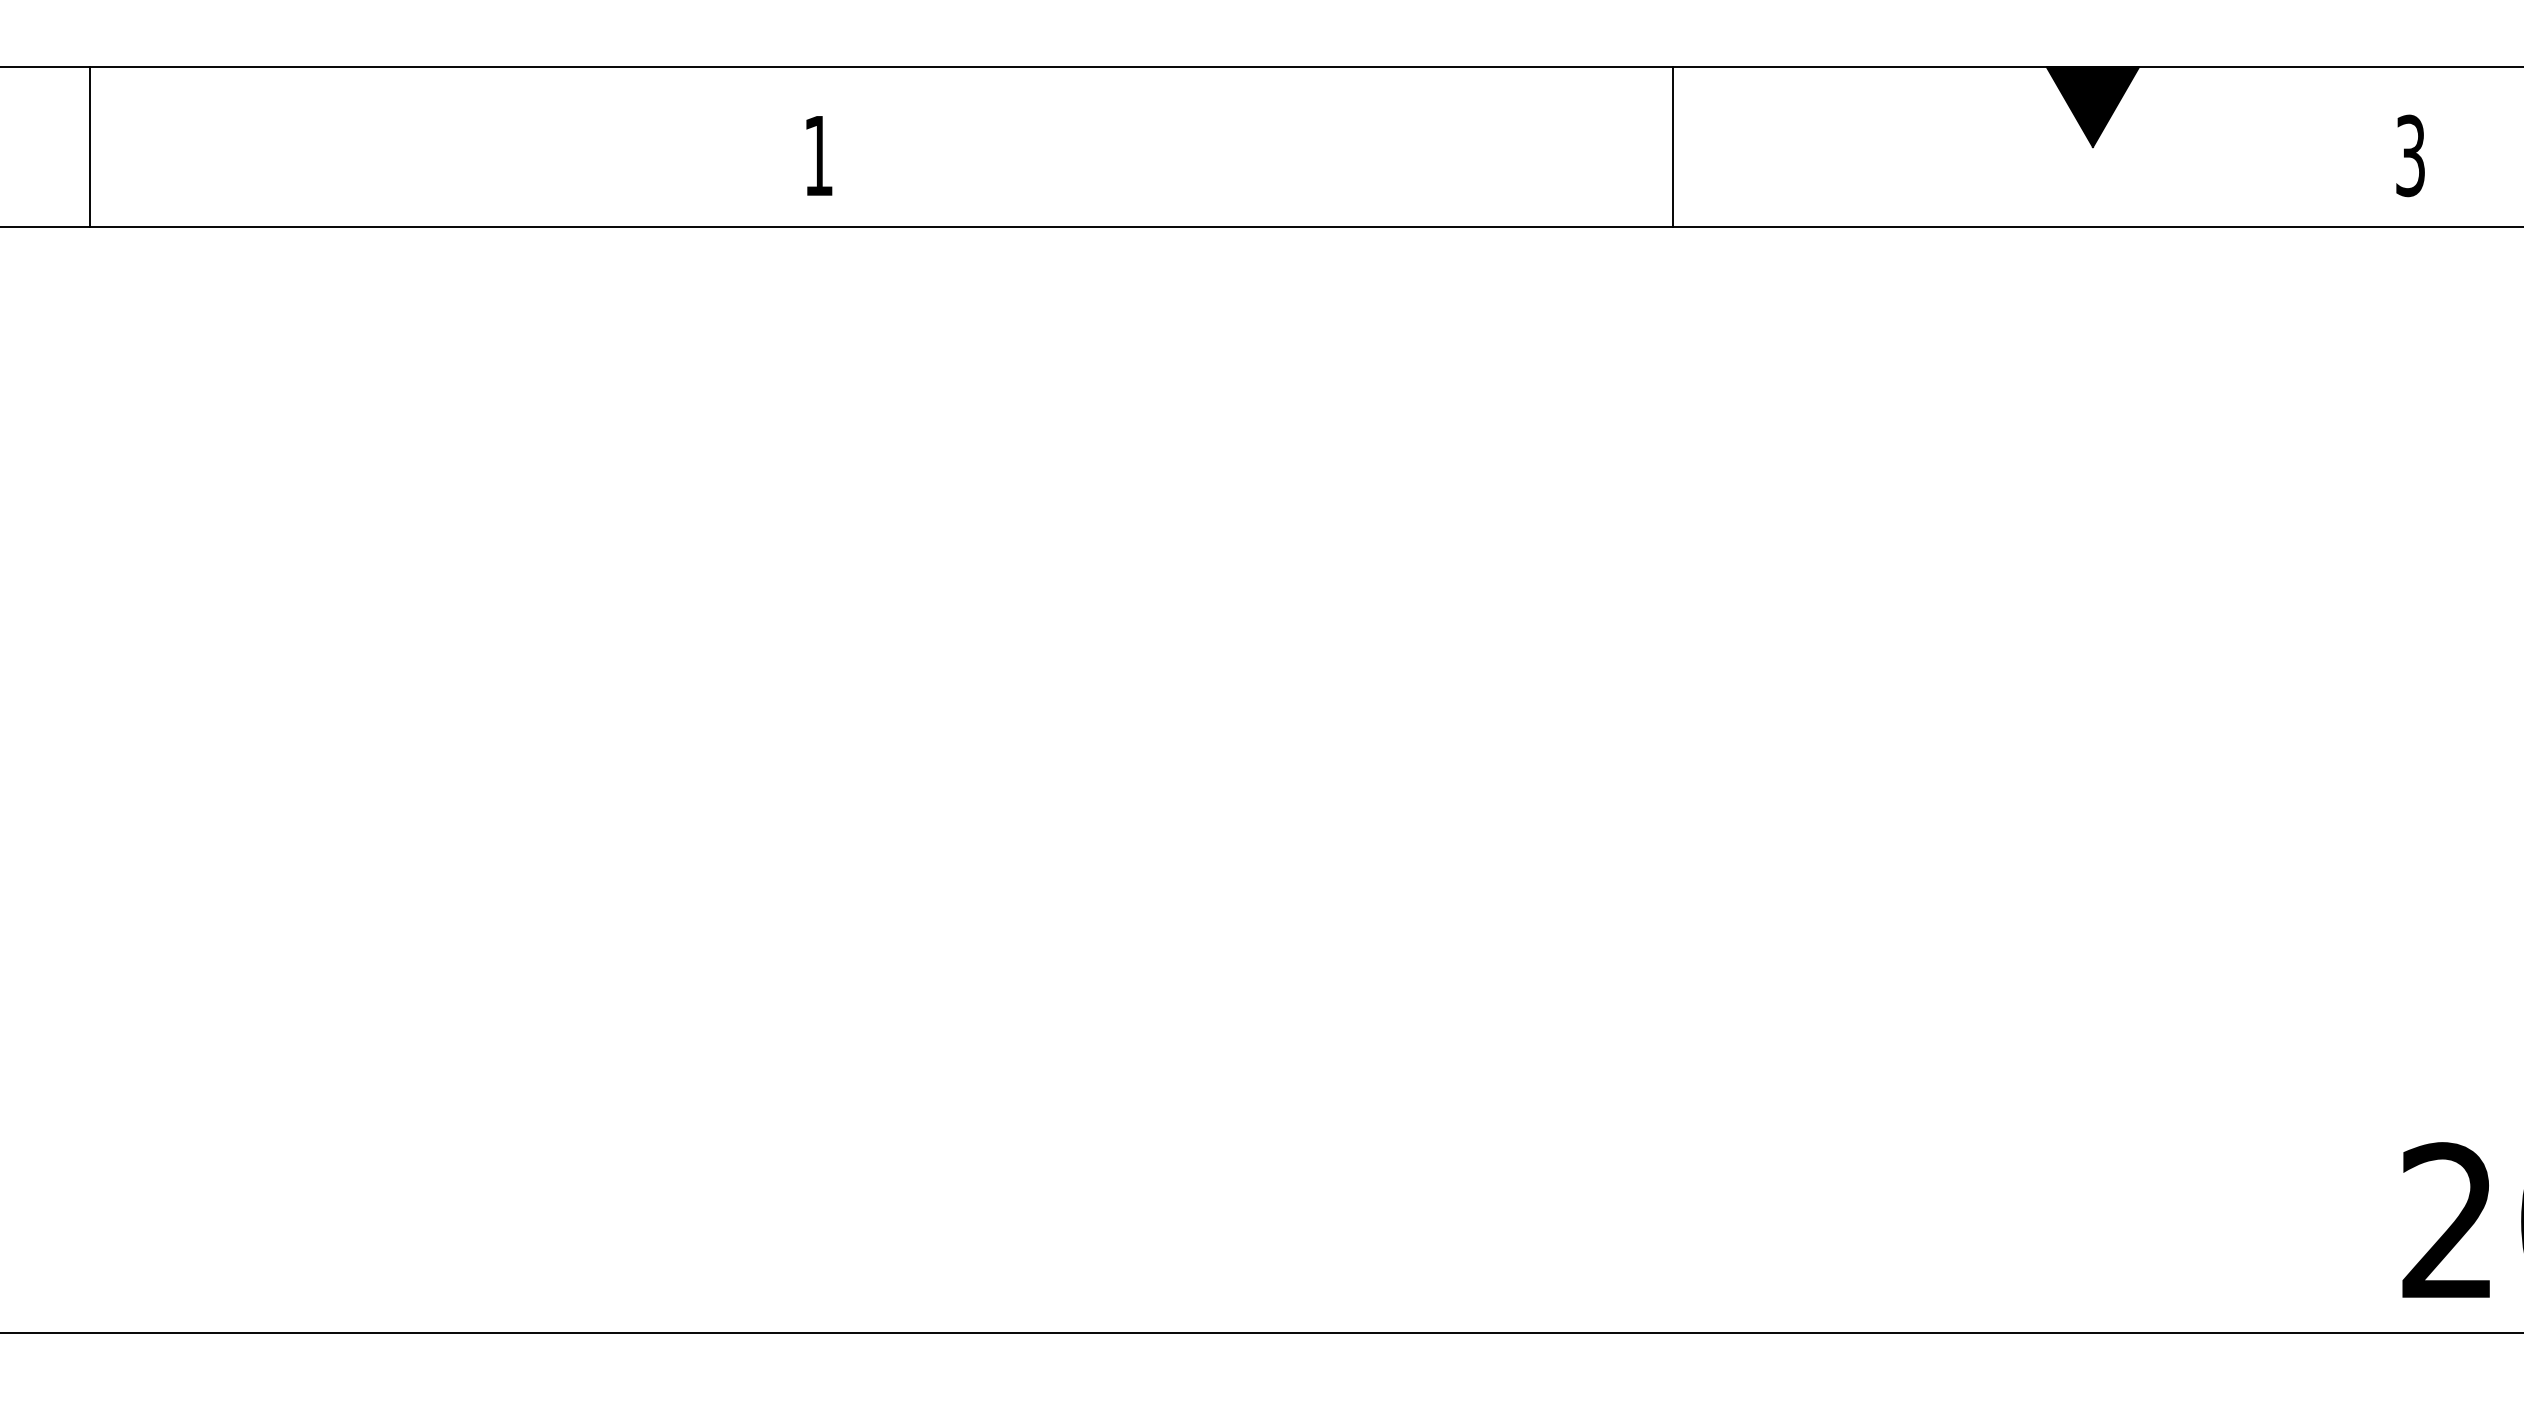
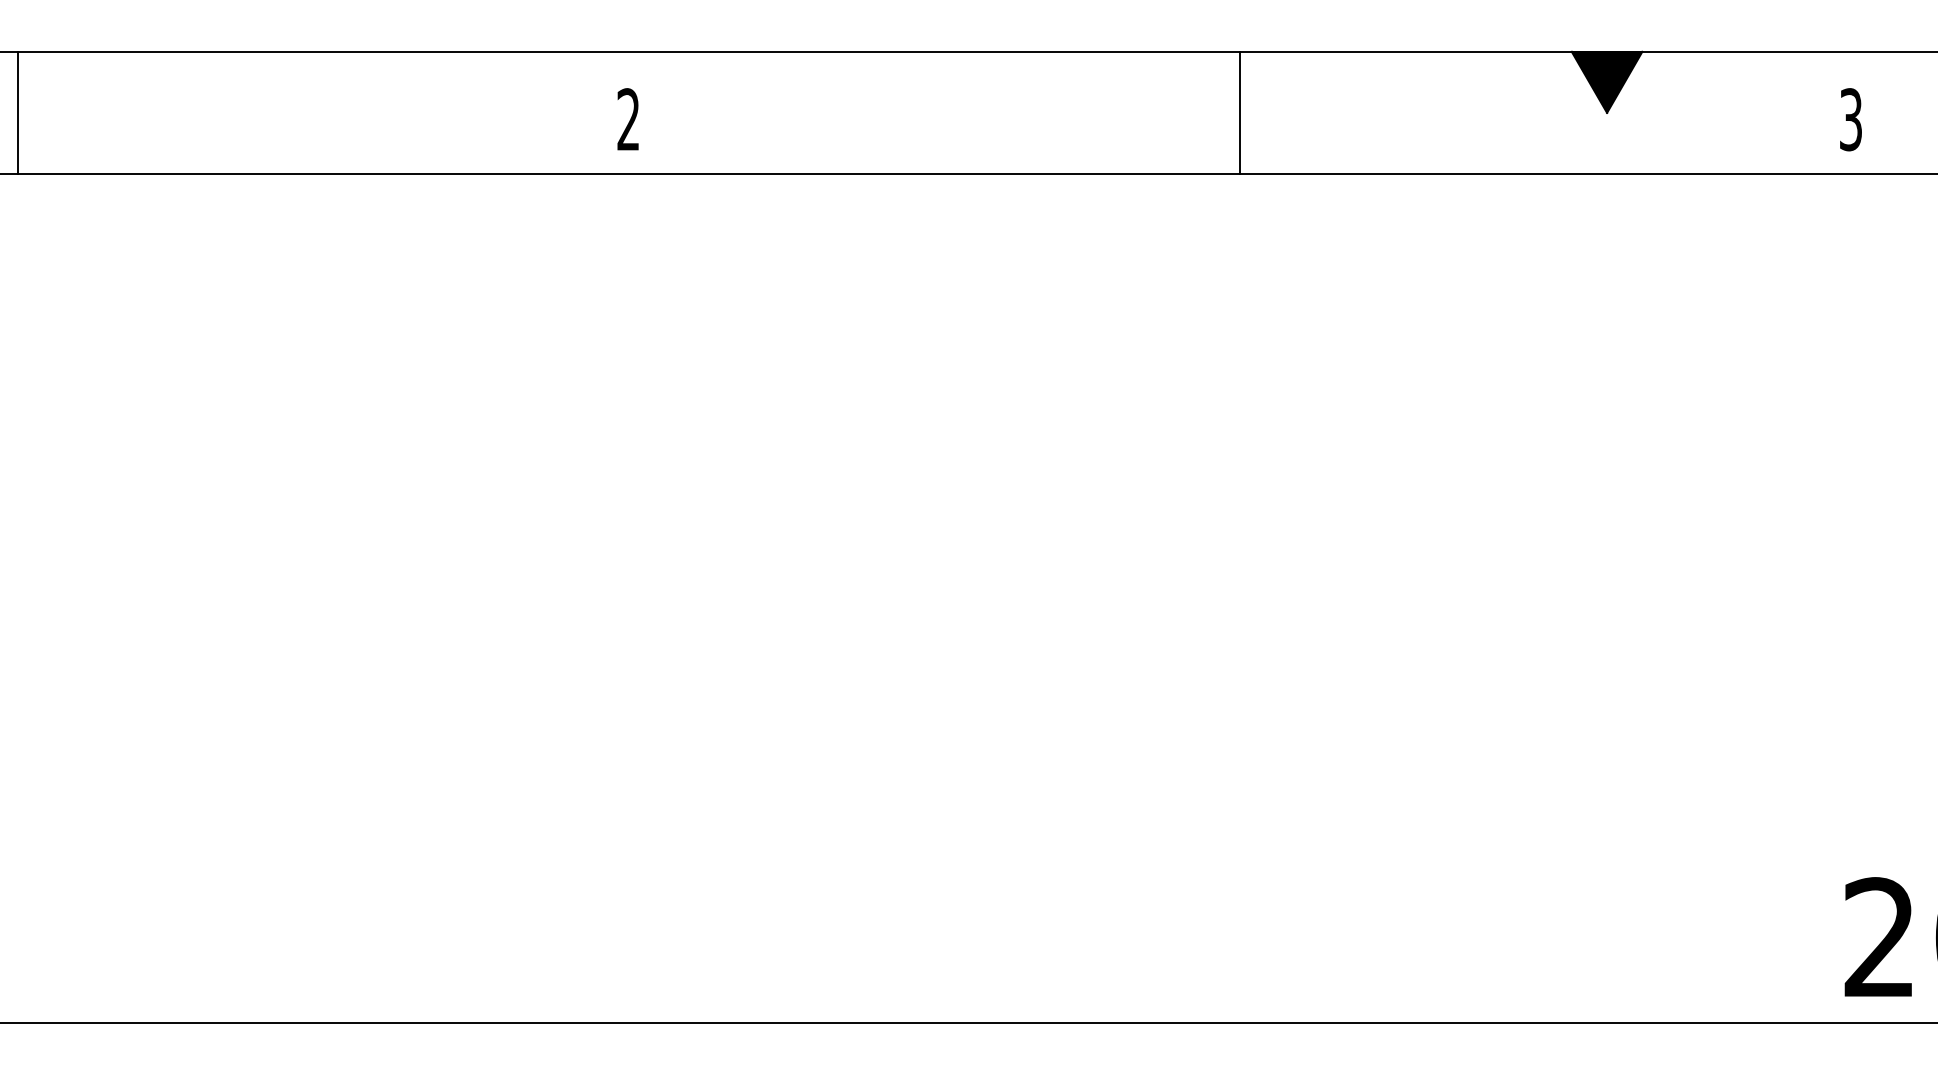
line: (90, 146) -> (17, 112), moved
line: (1673, 146) -> (1240, 112), moved
text: (818, 154) -> (628, 118), 1 -> 2

